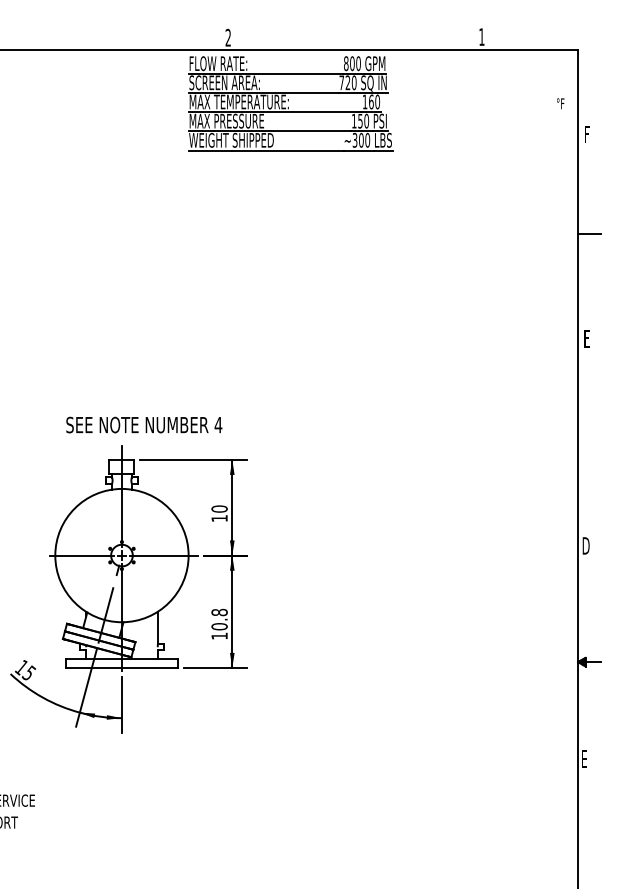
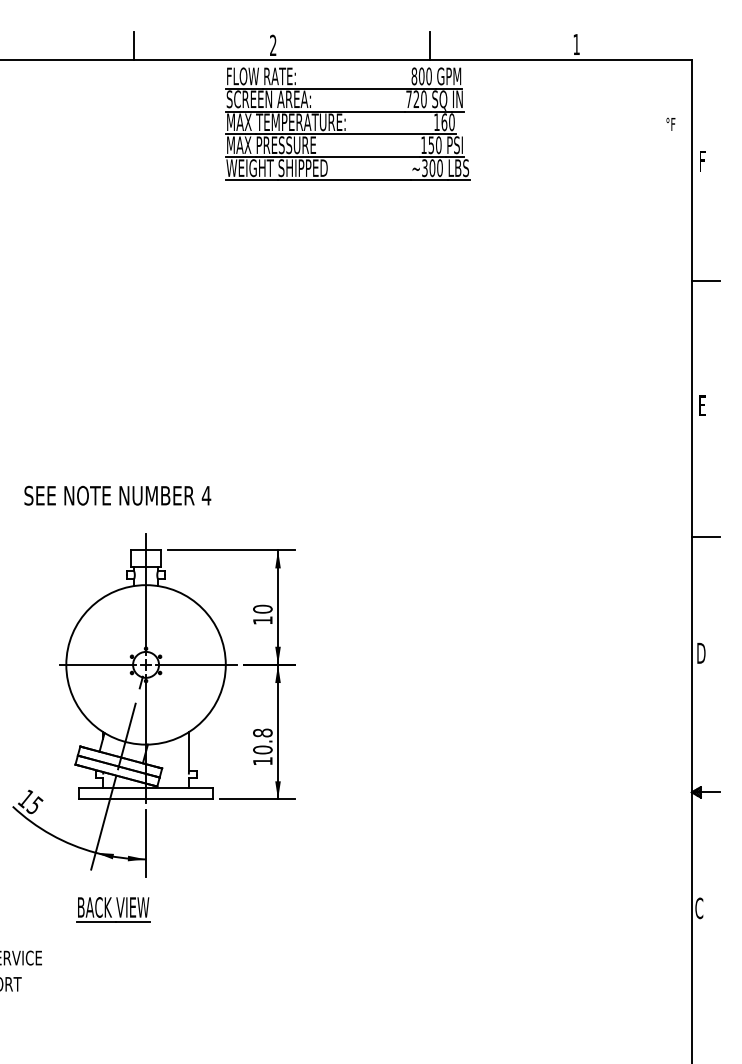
line: (111, 37) -> (133, 45), added
line: (359, 37) -> (430, 45), added
text: (144, 424) -> (117, 495), moved
line: (589, 448) -> (705, 536), added
text: (584, 759) -> (699, 908), E -> C
part: (94, 760) -> (113, 909), added

